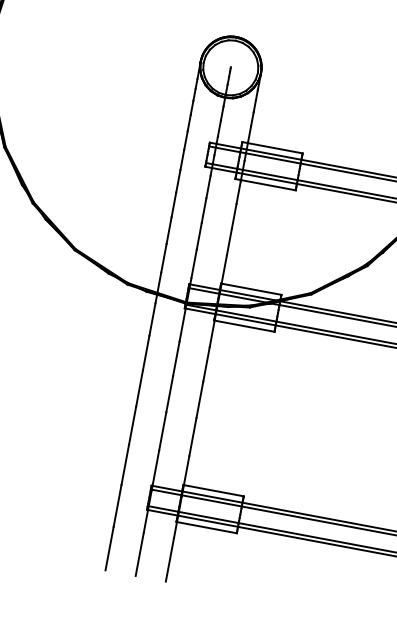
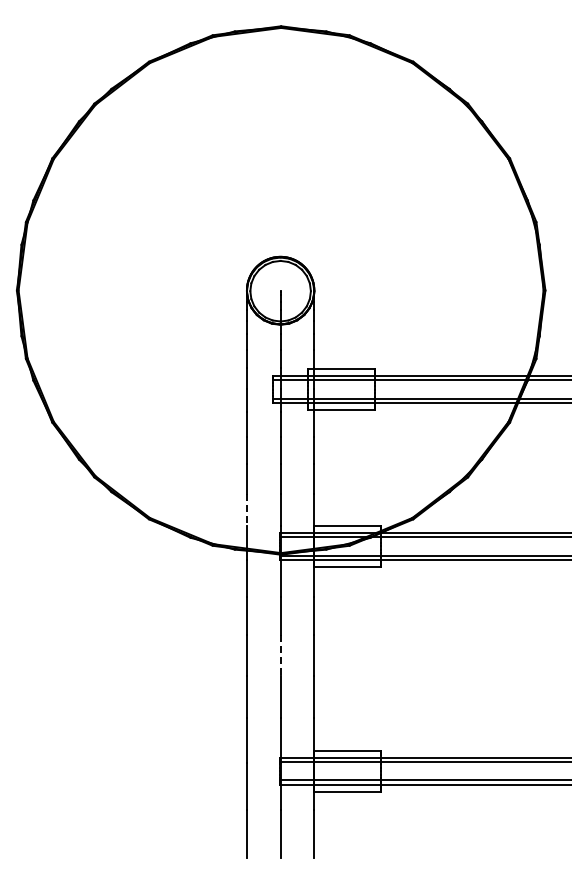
line: (163, 258) -> (246, 510), solid -> dashed
line: (169, 394) -> (280, 655), solid -> dashed

